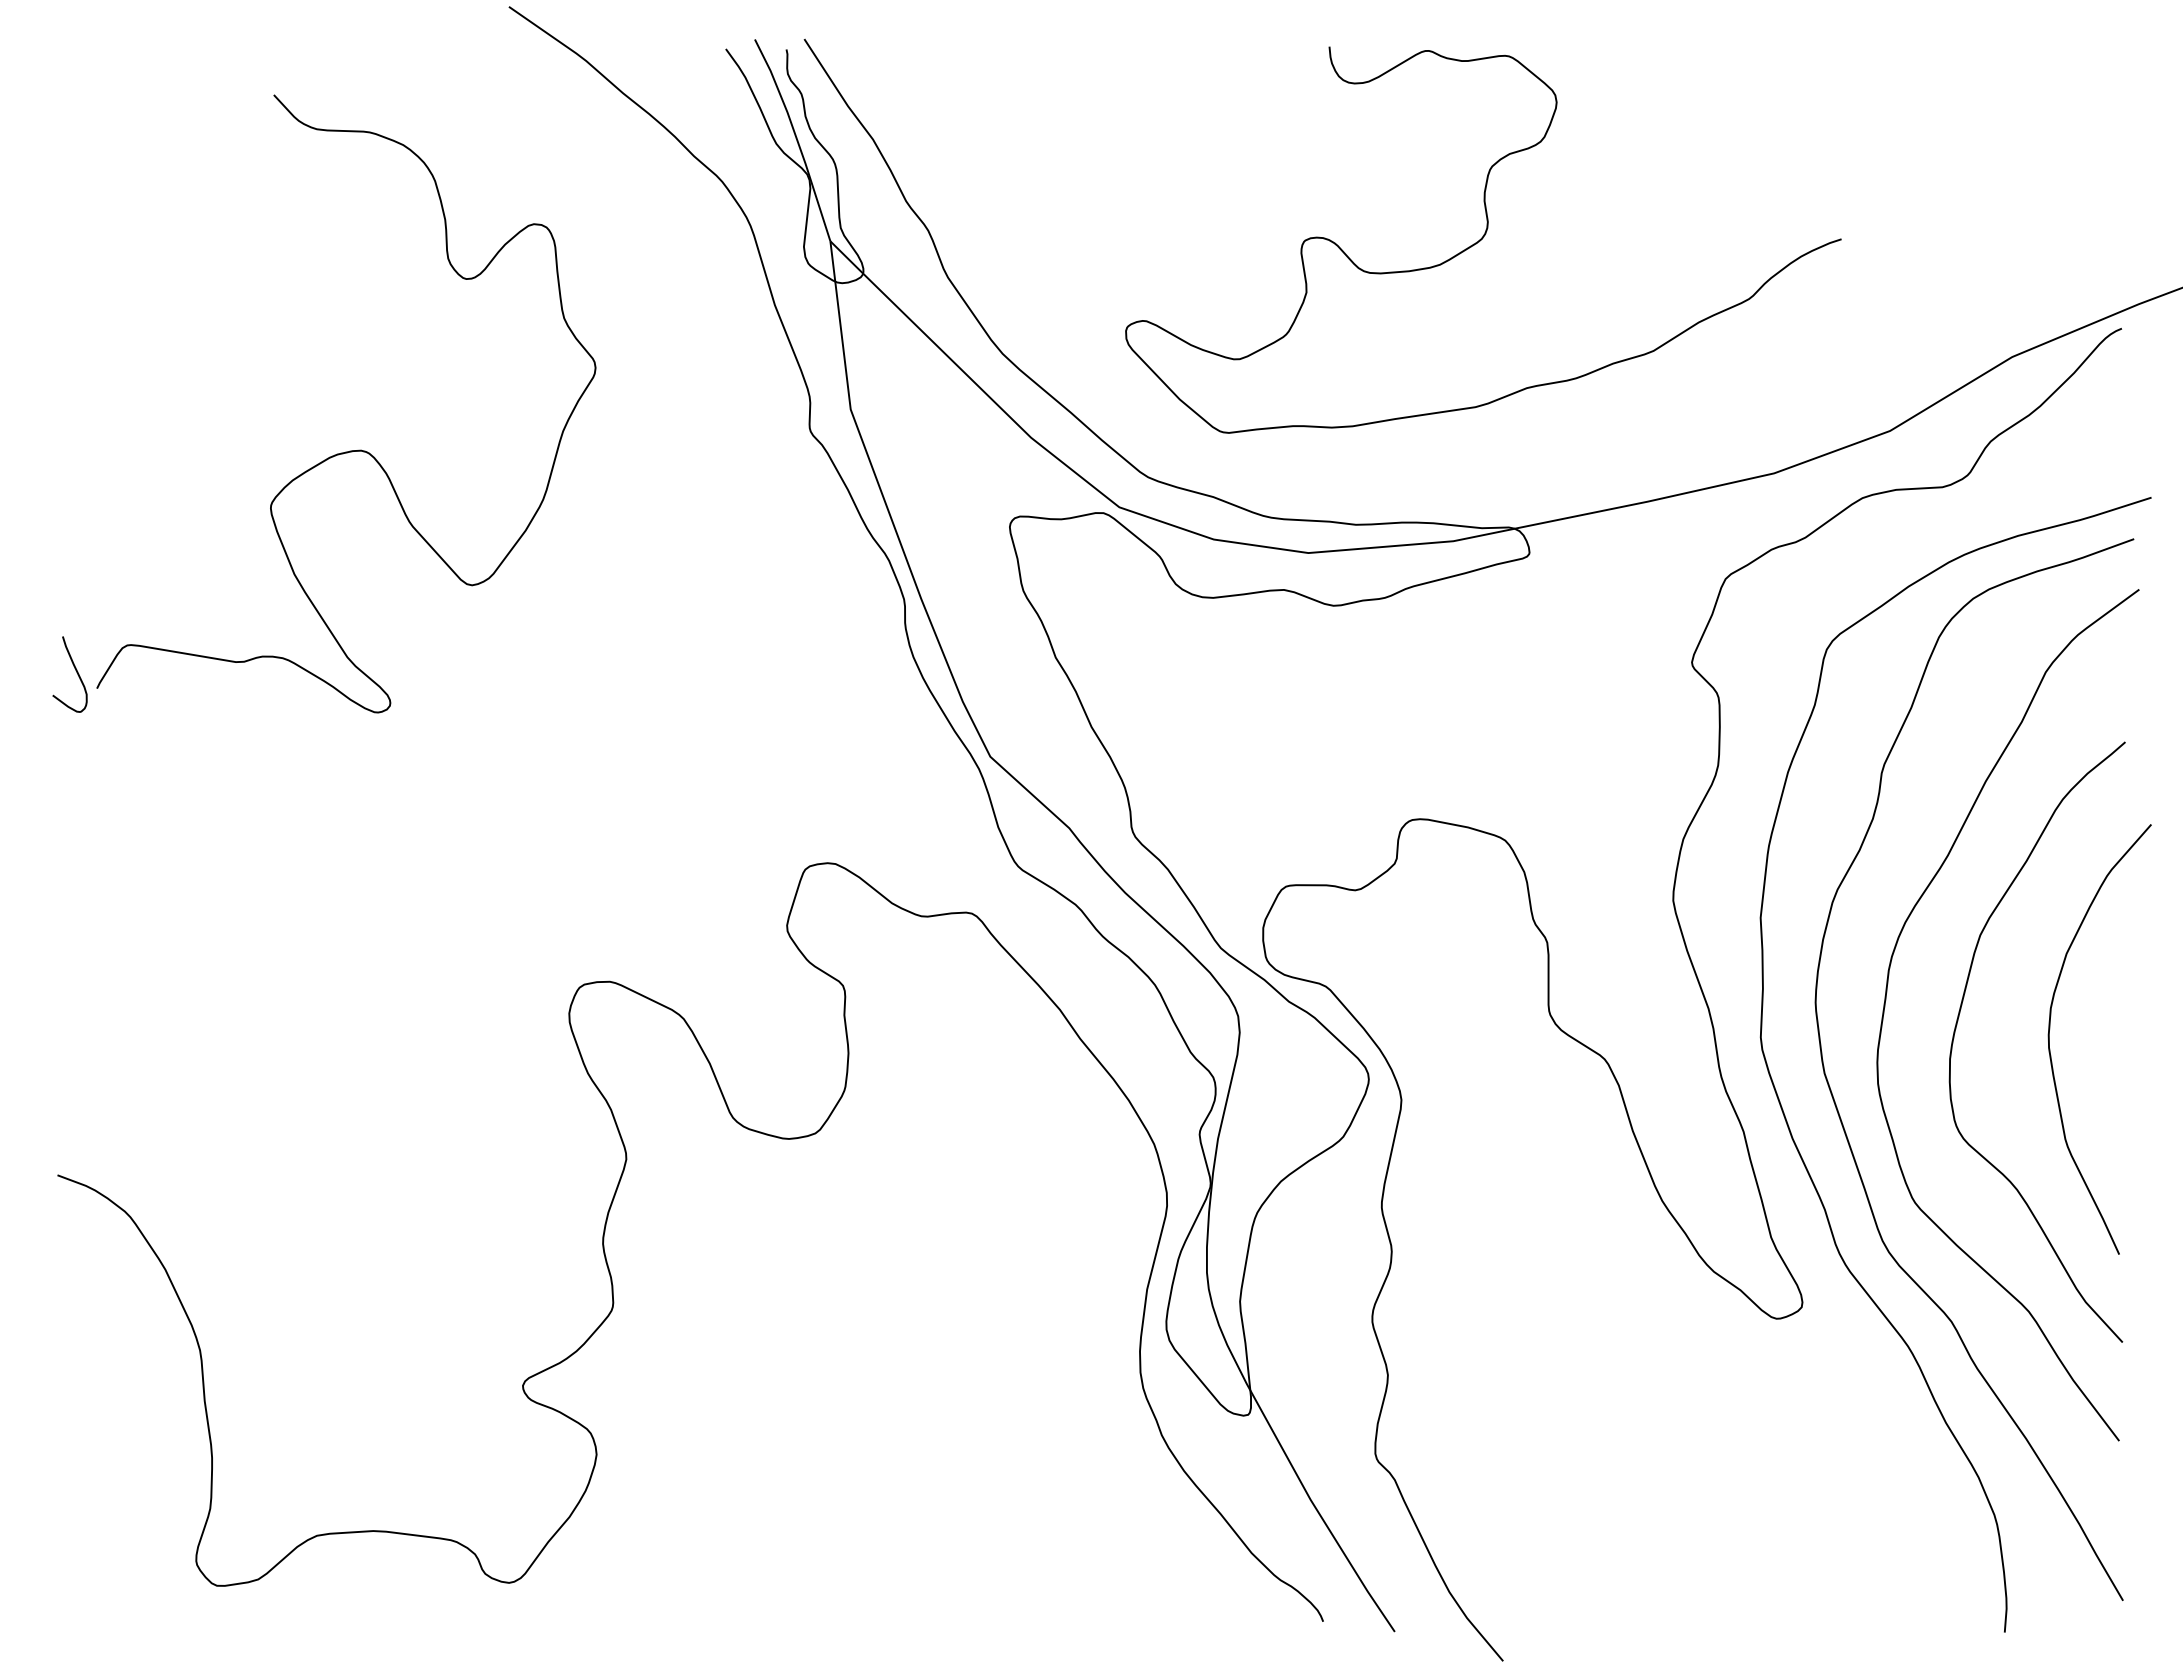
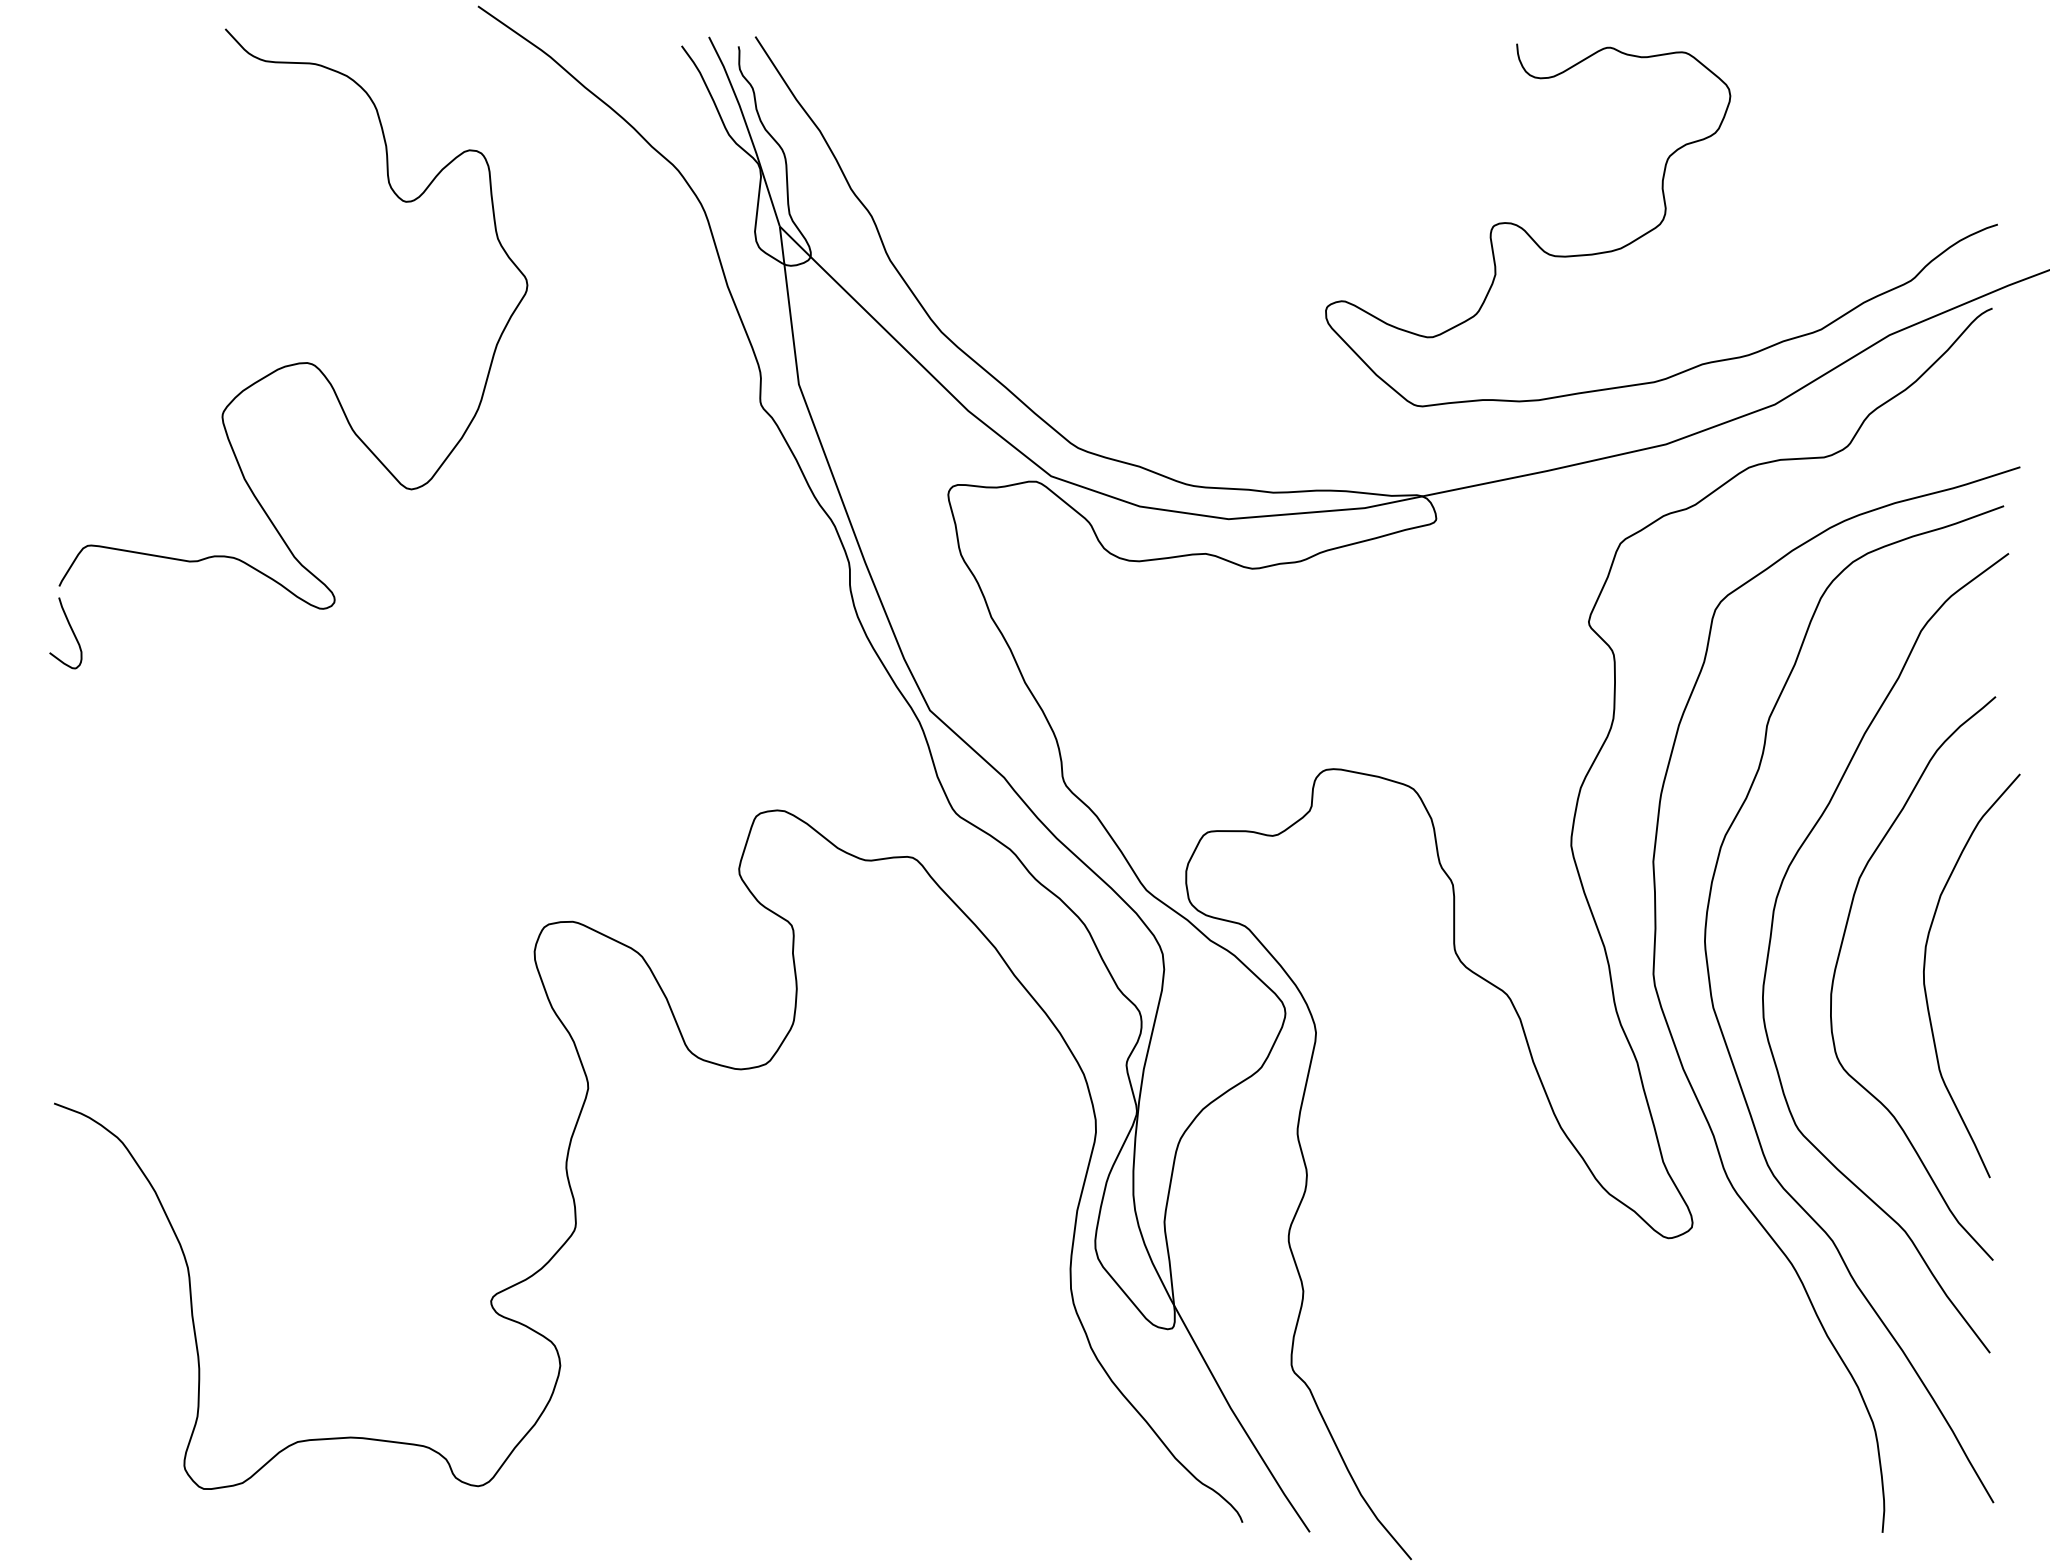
curve: (1483, 238) -> (1661, 223), moved
curve: (349, 450) -> (296, 362), moved

